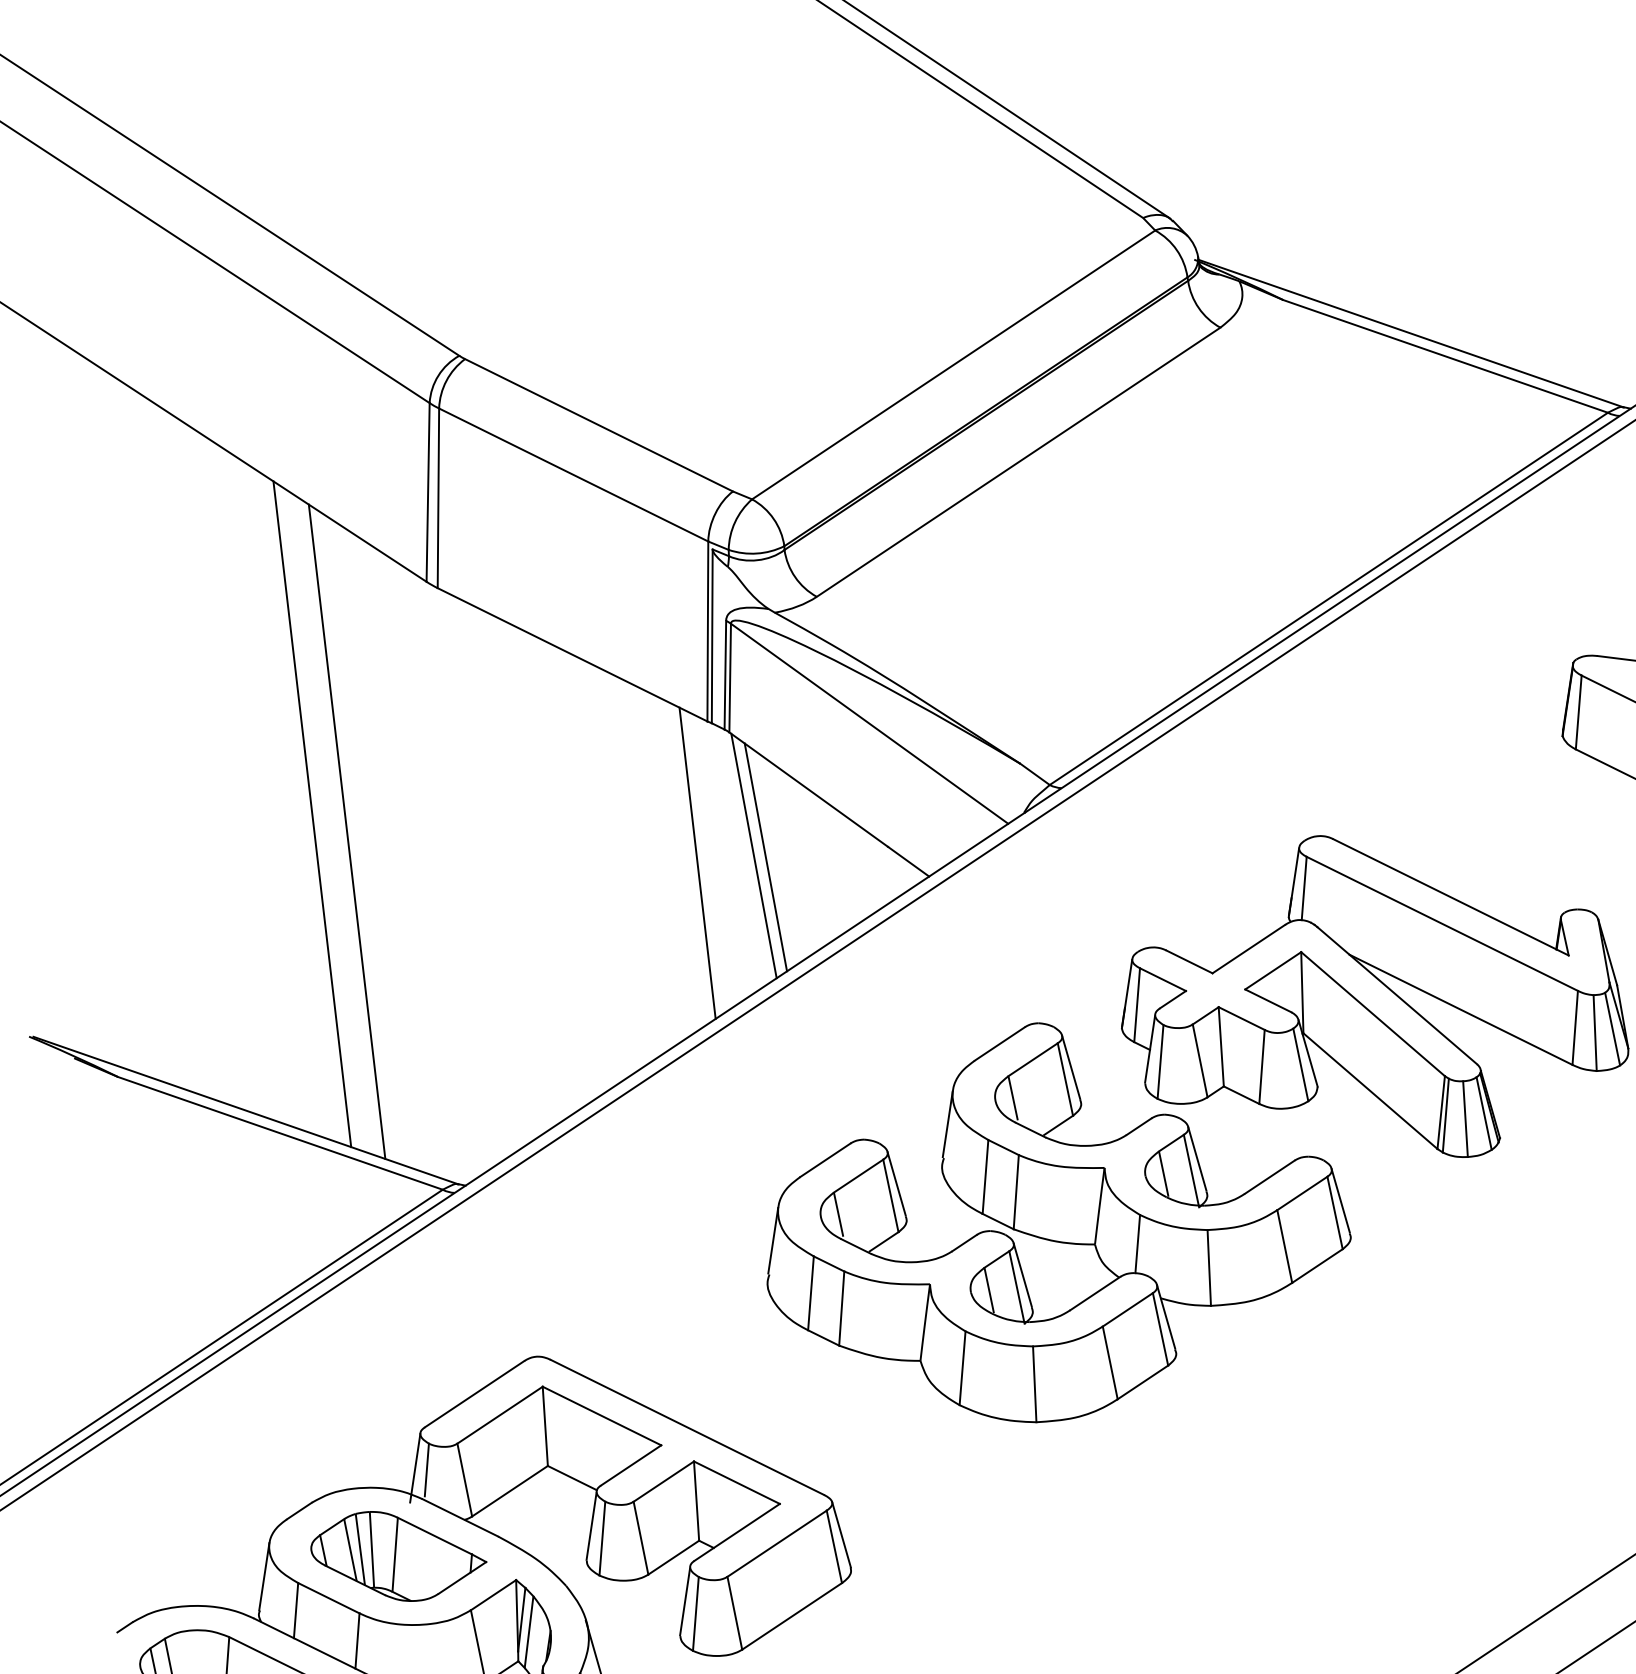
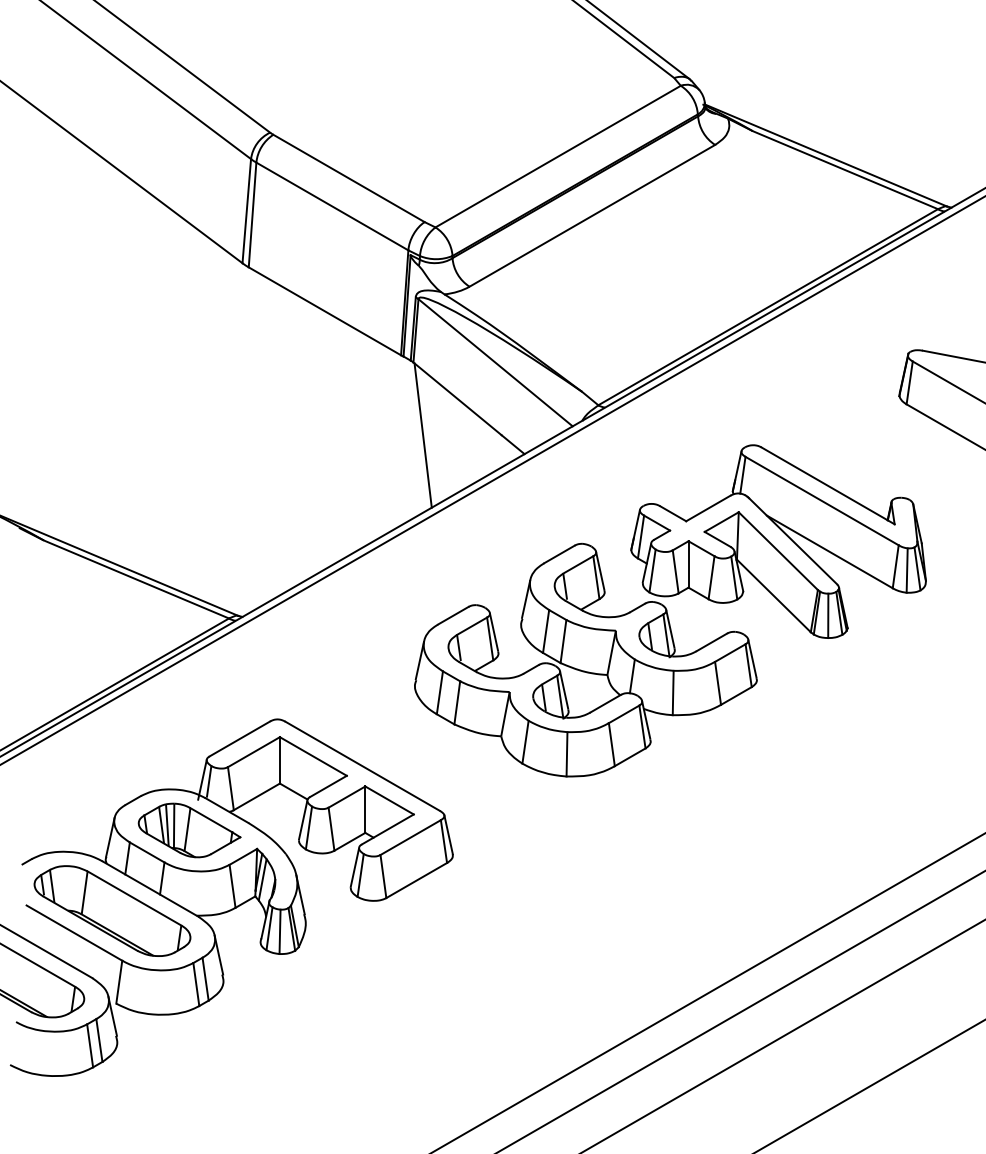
line: (311, 814) -> (166, 394), removed
line: (346, 830) -> (186, 405), removed
line: (766, 856) -> (430, 436), removed
line: (696, 863) -> (389, 437), removed

